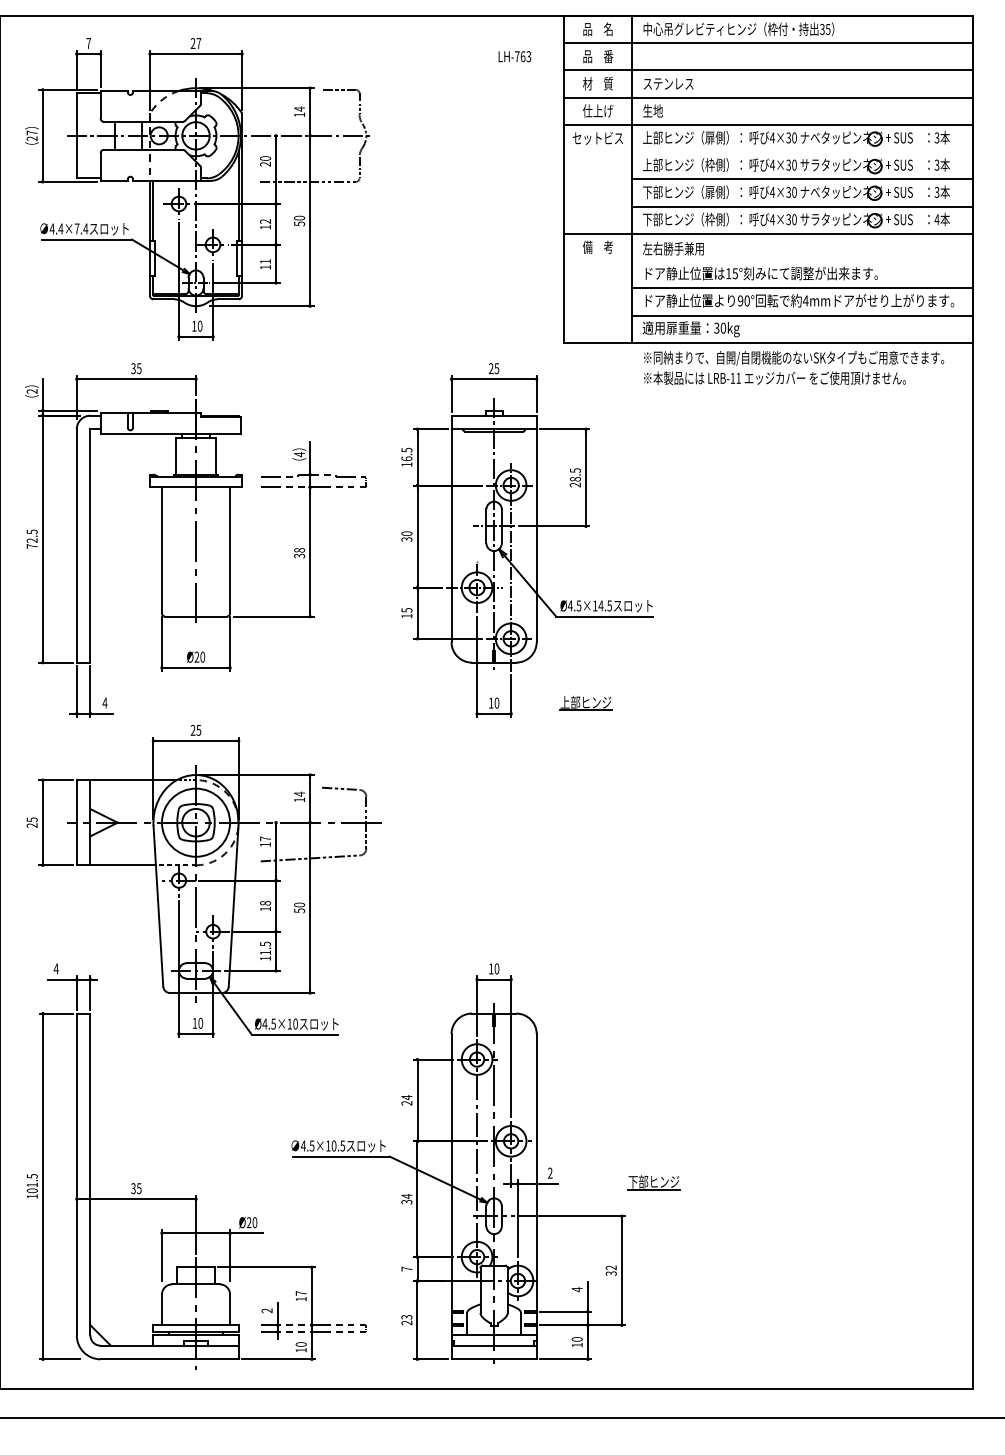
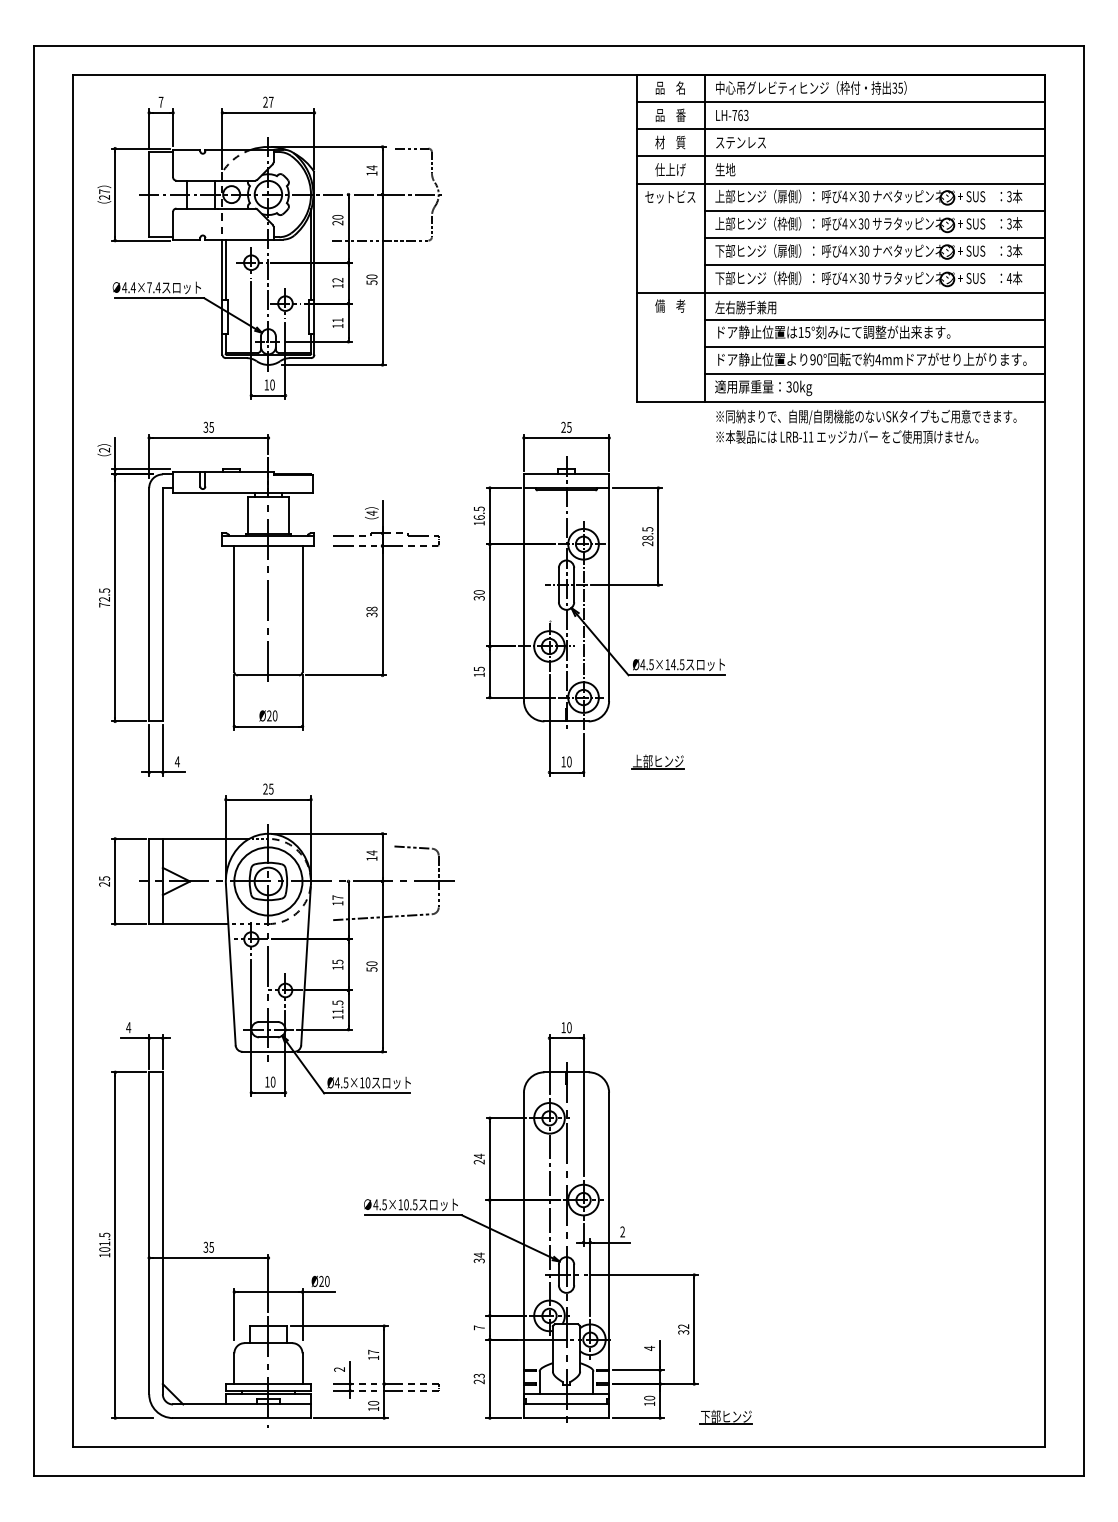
text: (515, 56) -> (732, 115), moved
line: (802, 151) -> (874, 210), added
line: (802, 260) -> (874, 319), added
text: (265, 902) -> (337, 961), 18 -> 15
part: (653, 1182) -> (725, 1417), moved

